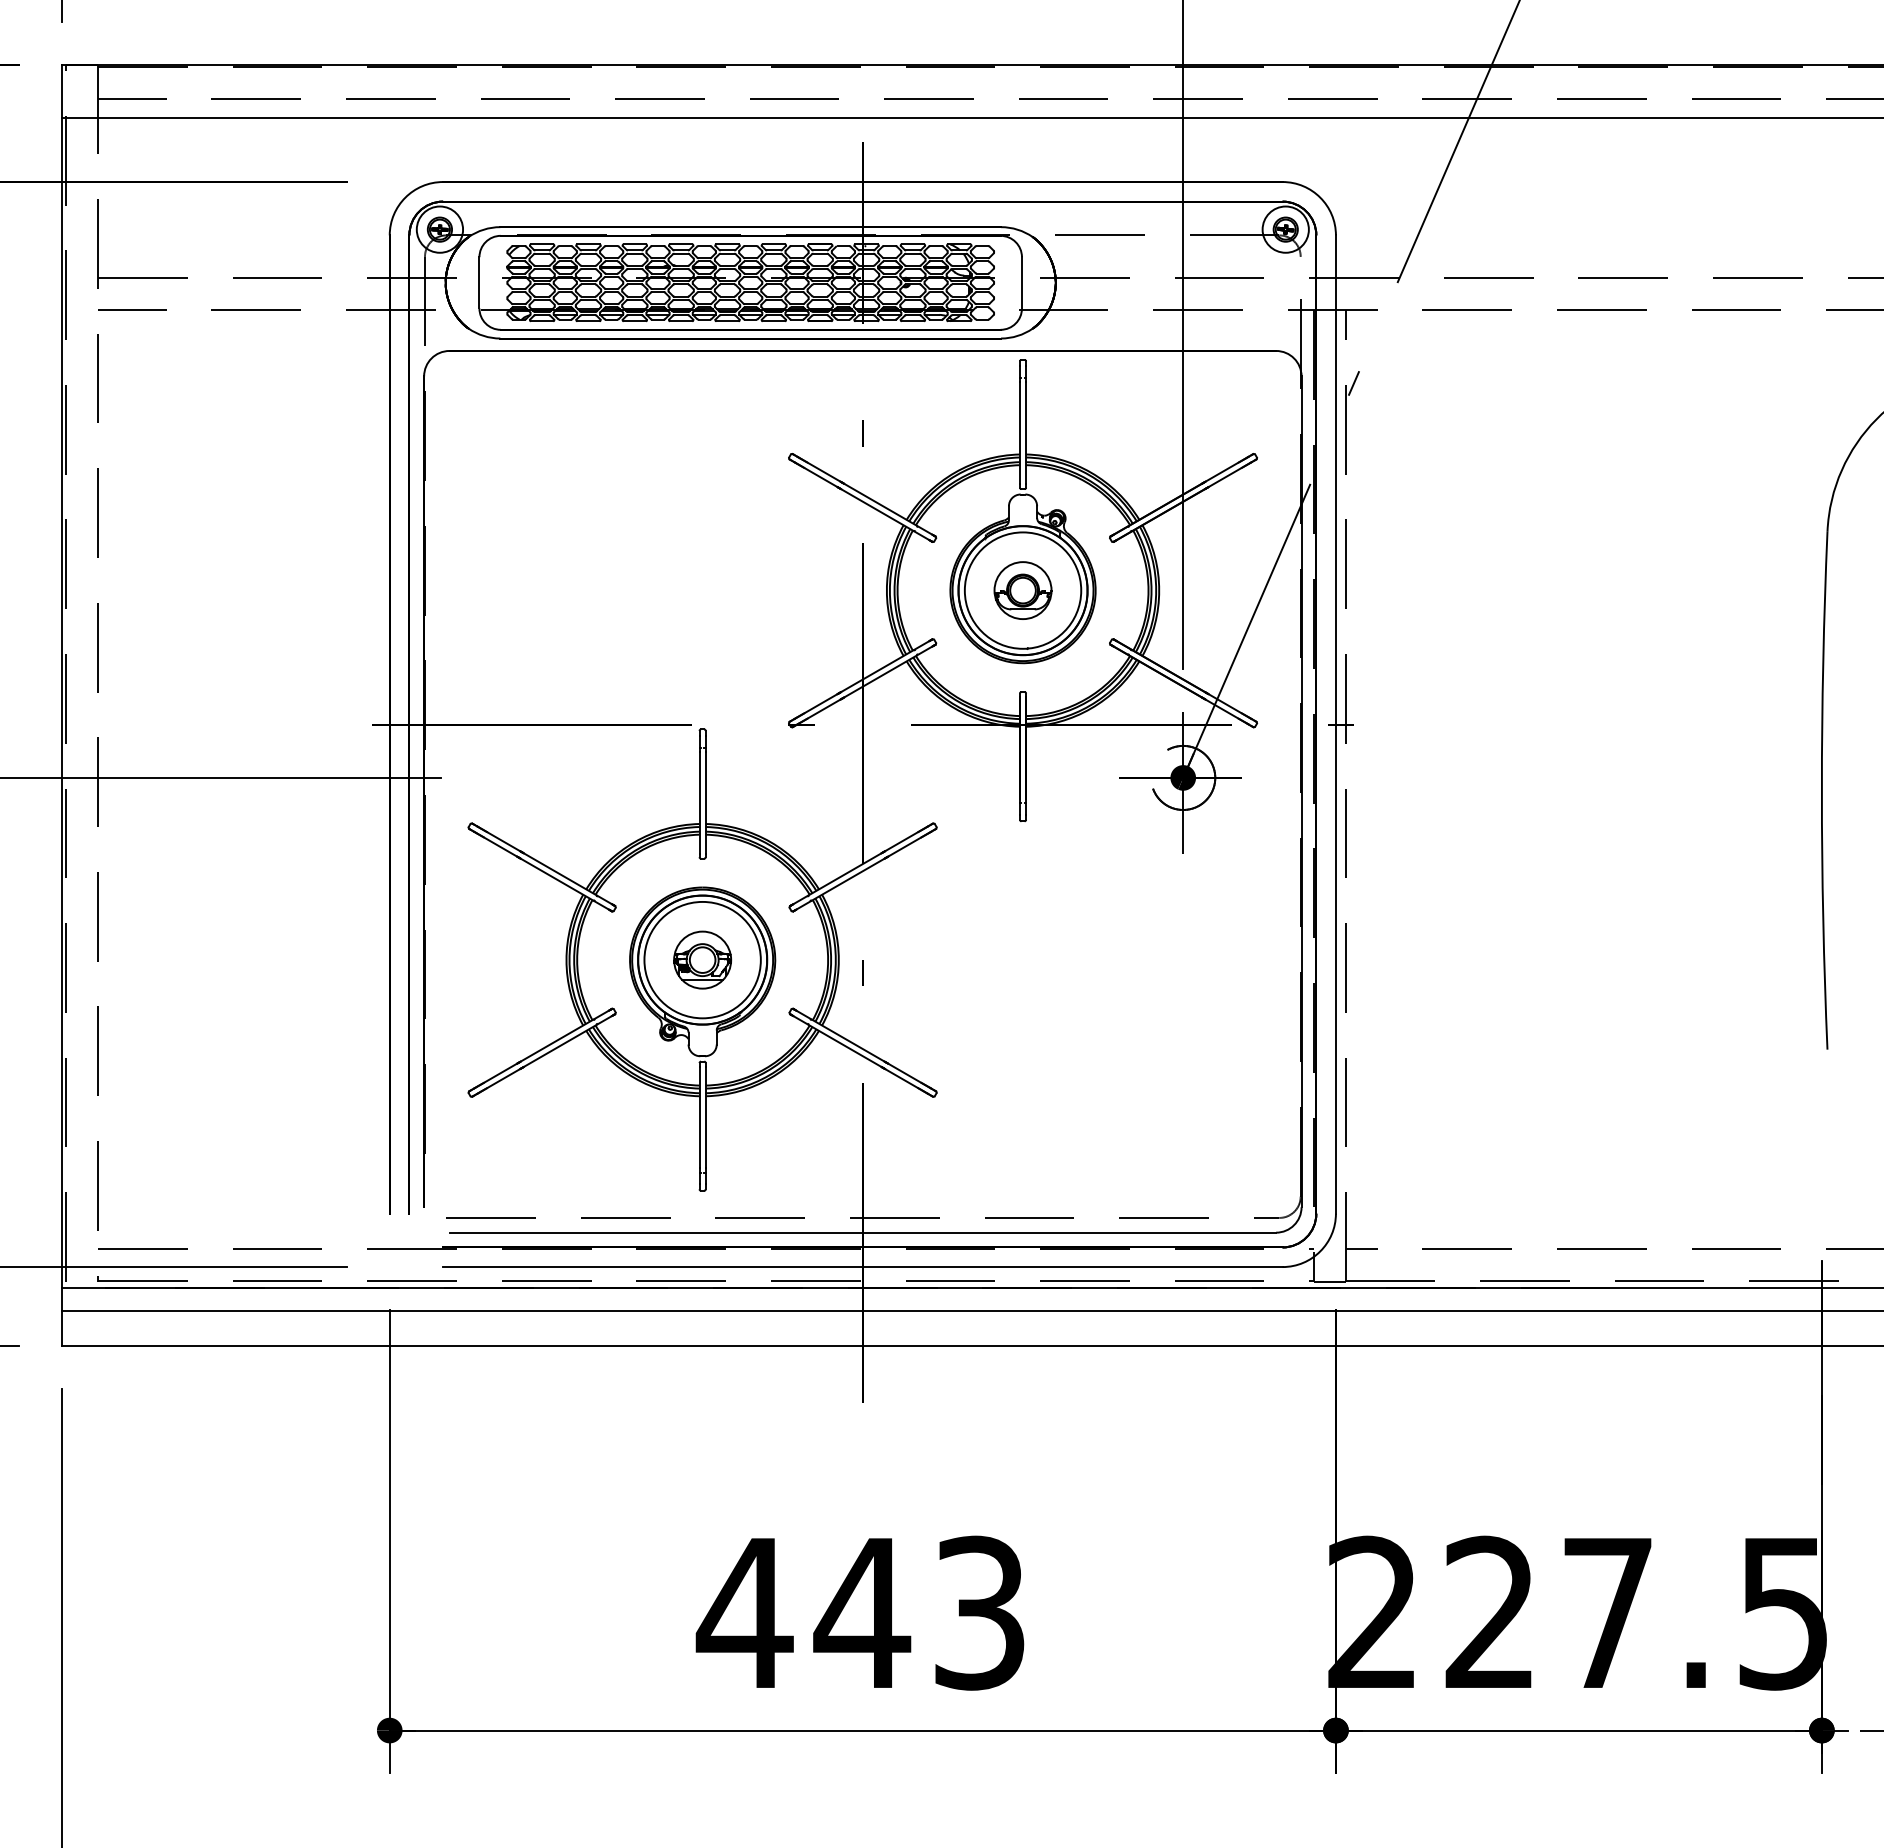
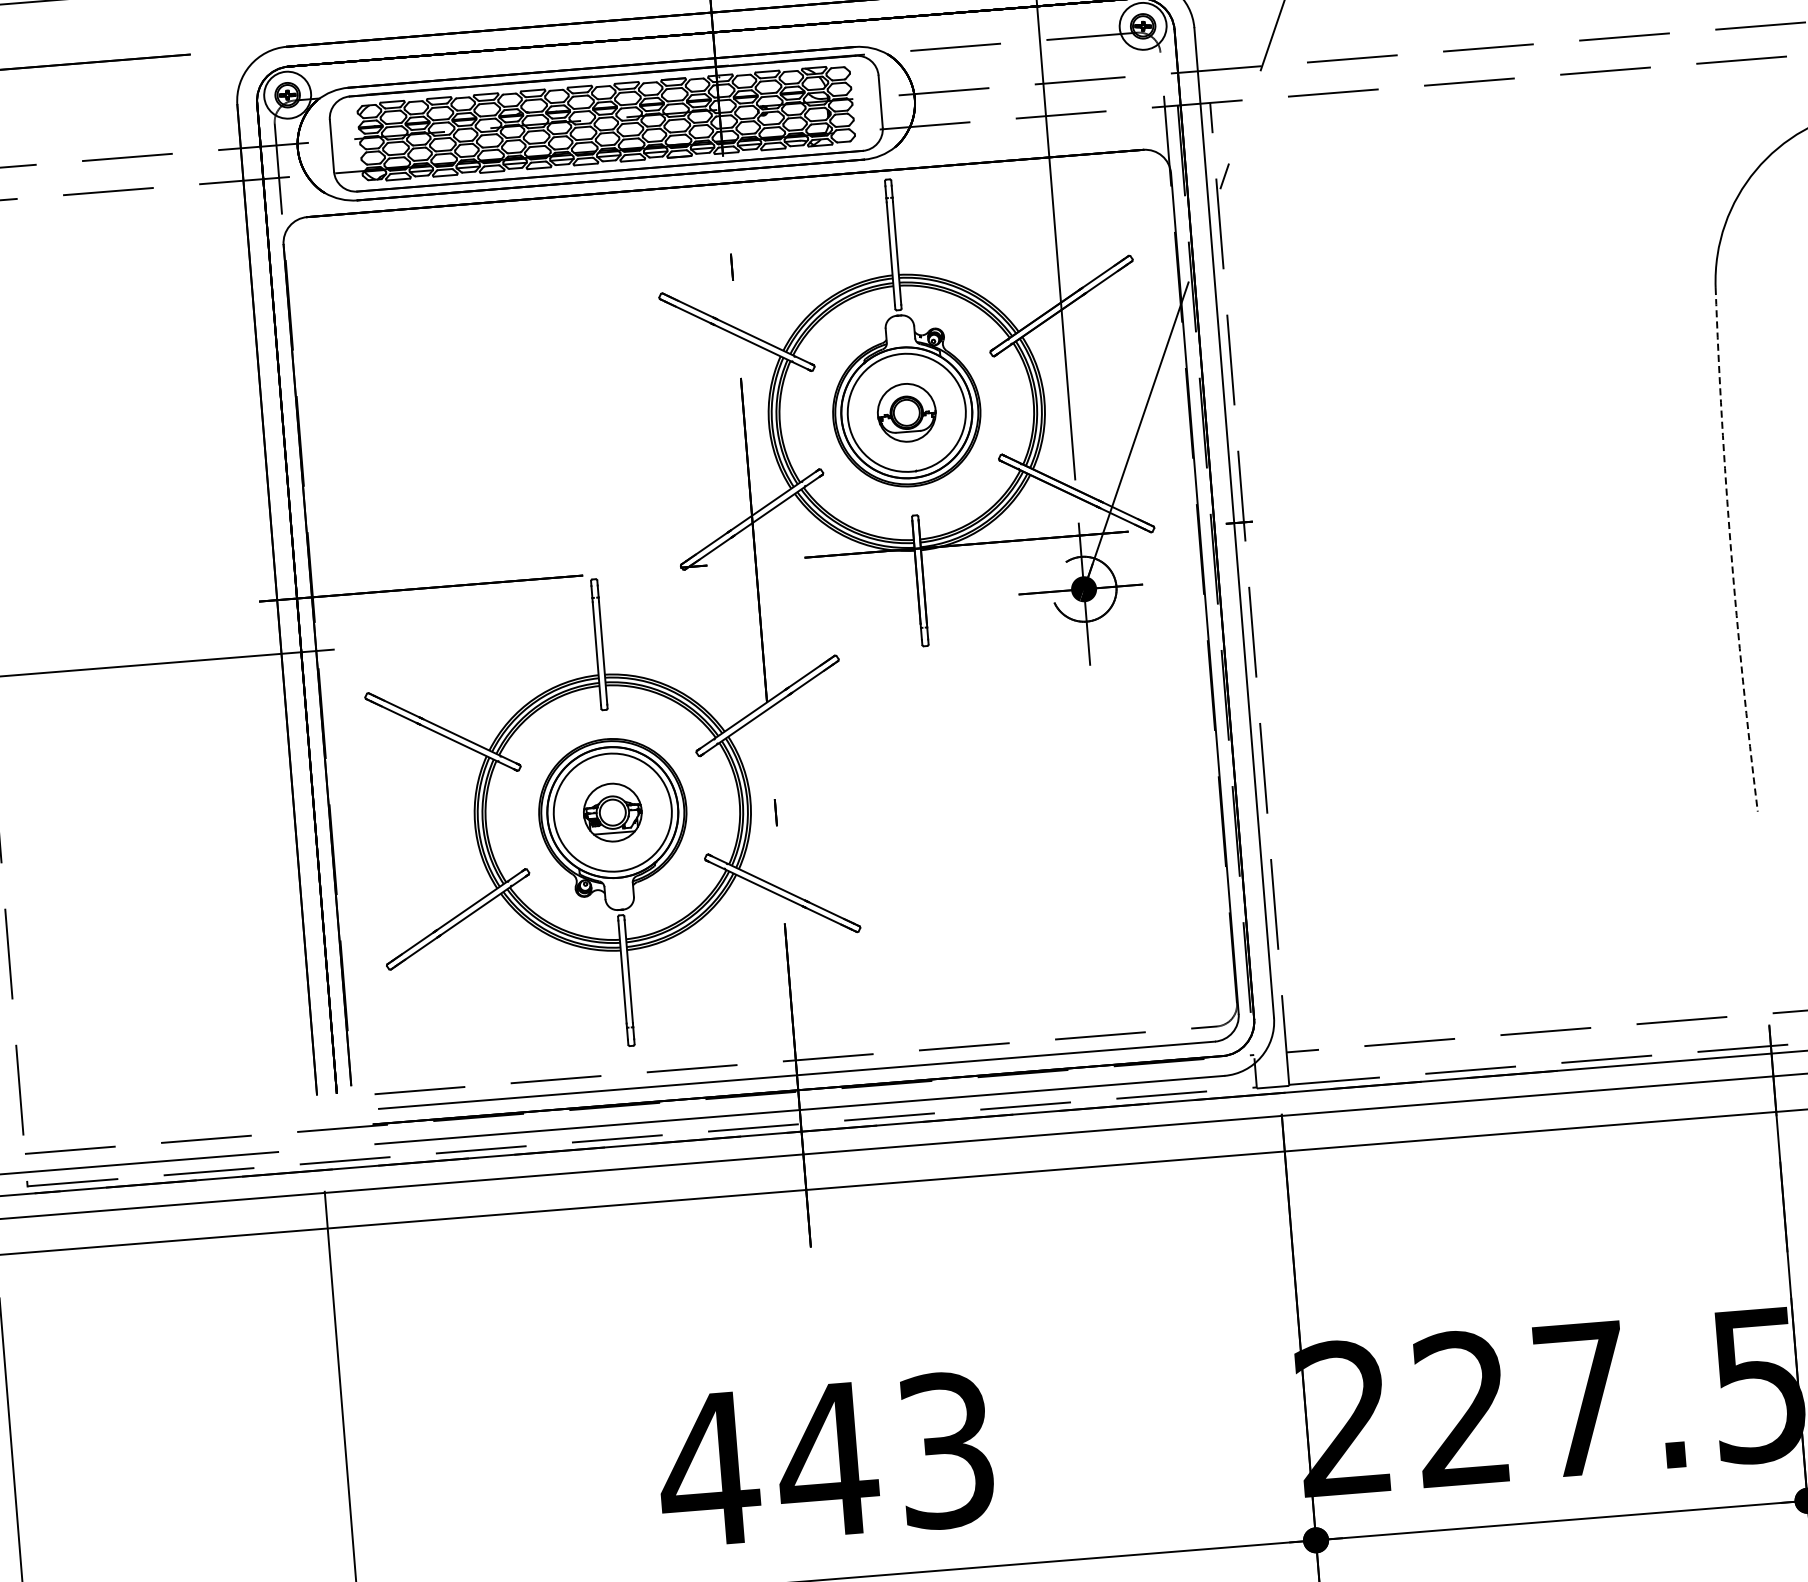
arc: (1821, 790) -> (1730, 550), solid -> dashed

